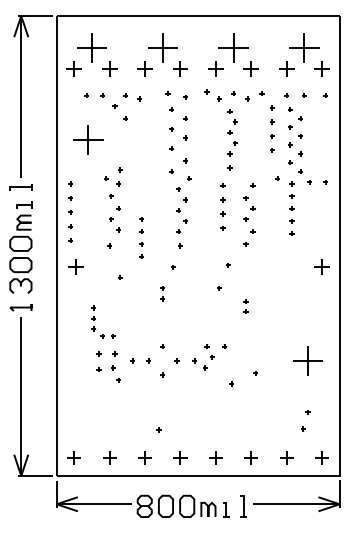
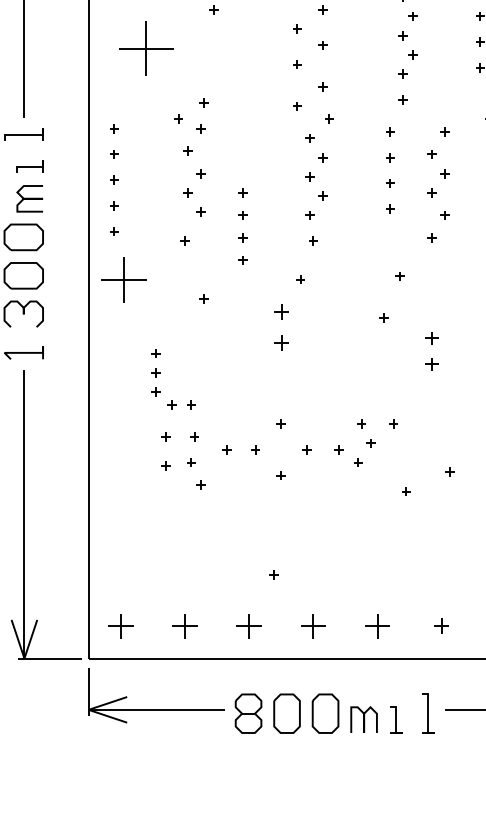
part: (75, 266) -> (122, 278), size x1.6
part: (162, 293) -> (280, 327), size x1.6
part: (245, 306) -> (431, 350), size x1.4
part: (250, 457) -> (440, 624), size x0.6

